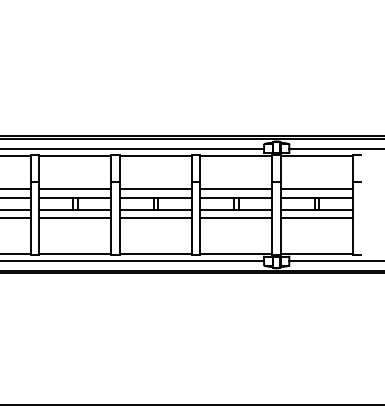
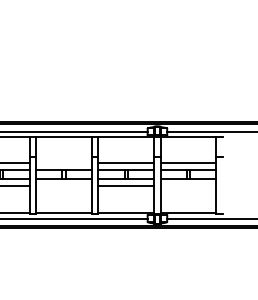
line: (155, 189) -> (63, 163), removed
line: (155, 218) -> (63, 185), removed
line: (316, 218) -> (188, 185), removed

